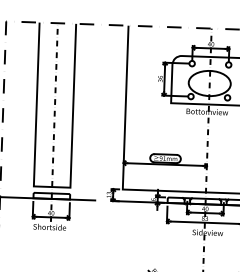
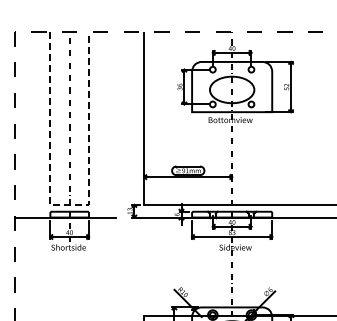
line: (52, 187) -> (70, 205), solid -> dashed

